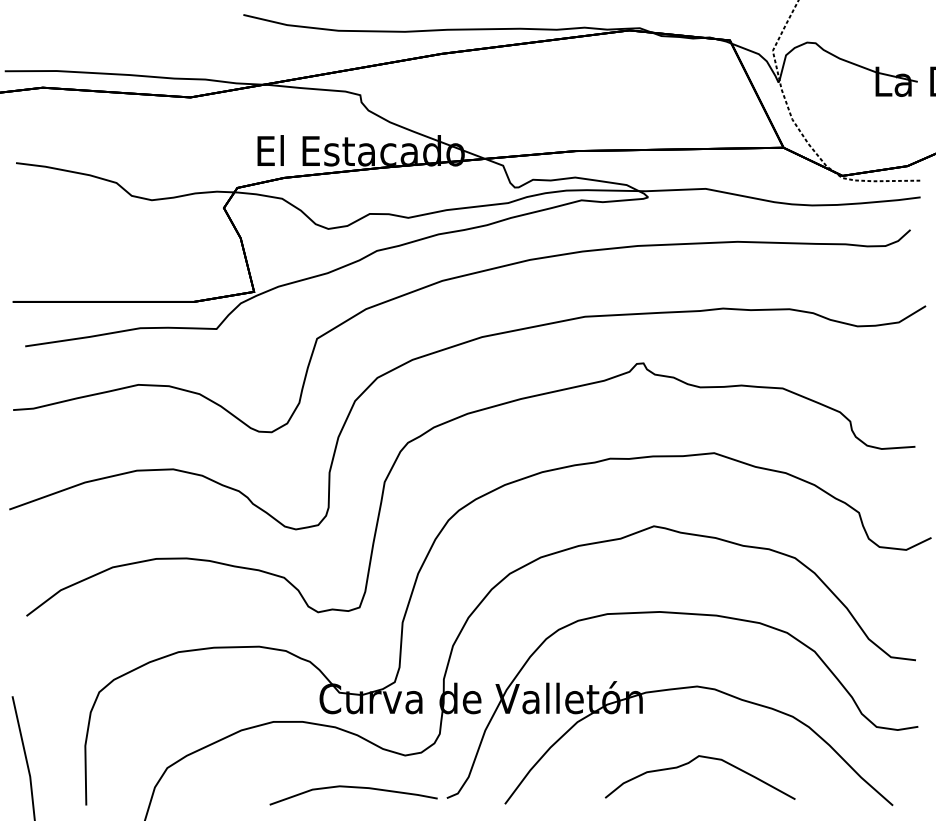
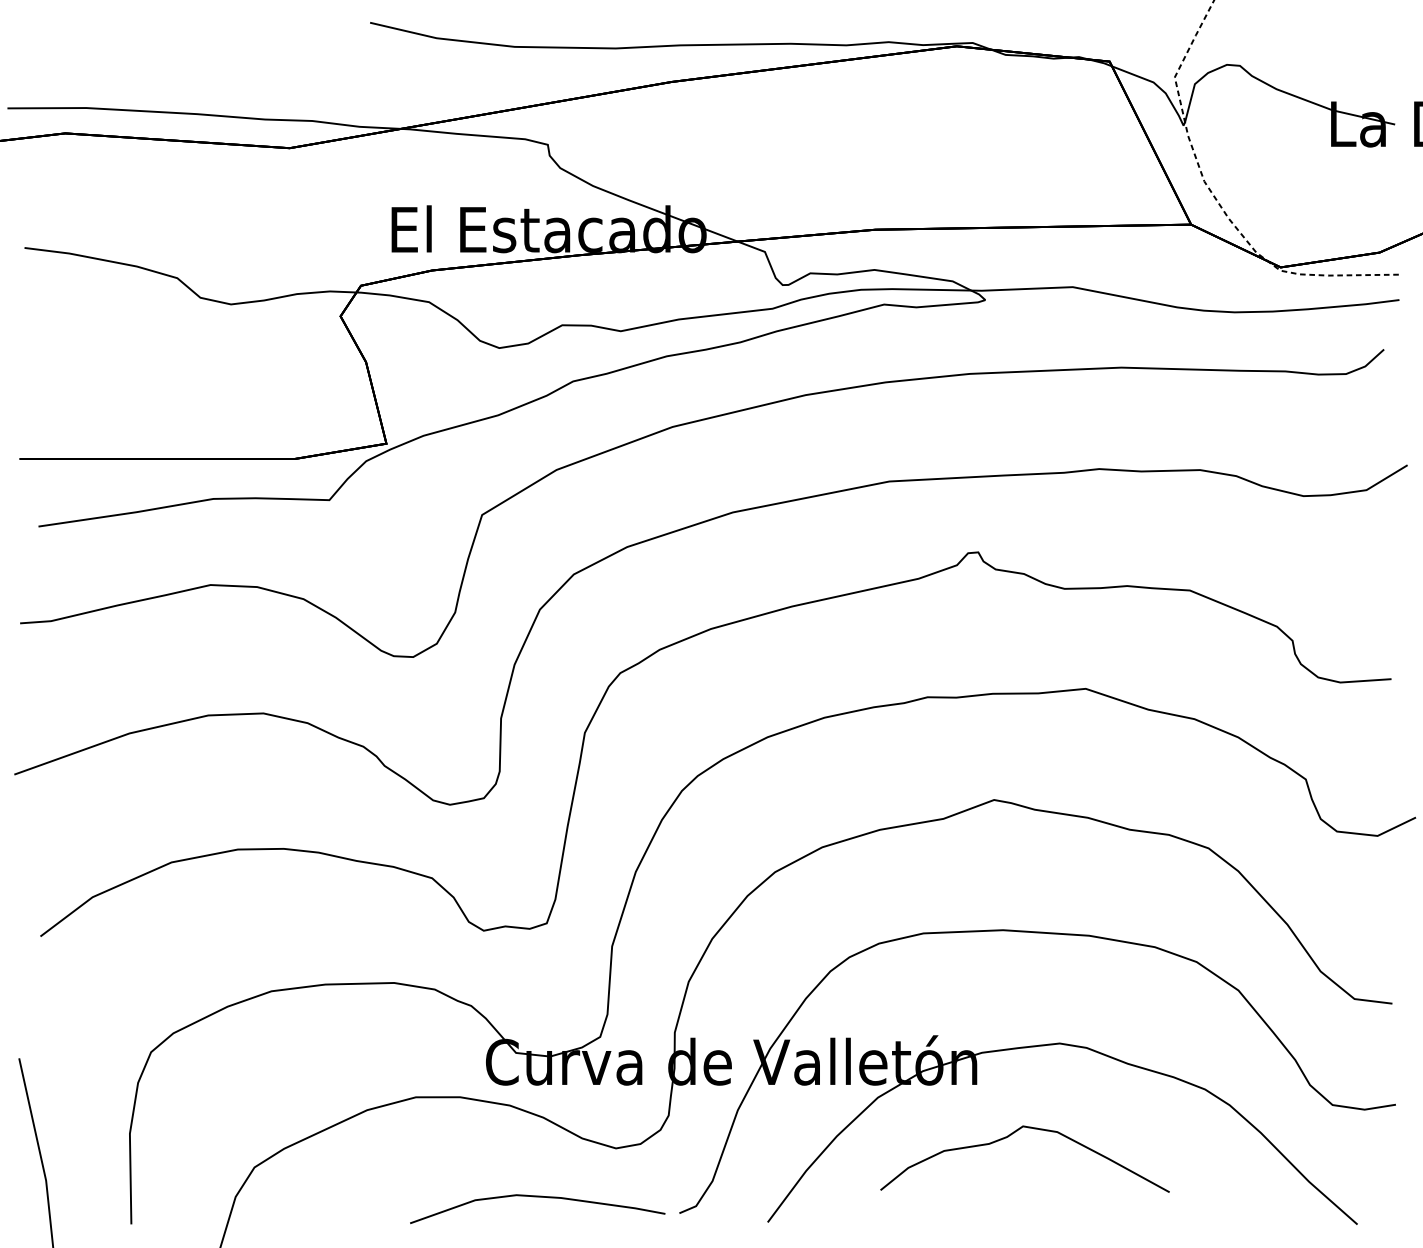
curve: (691, 762) -> (1011, 1136), moved

